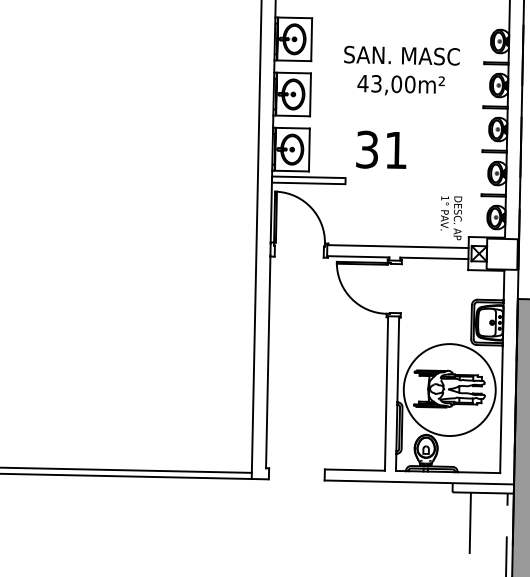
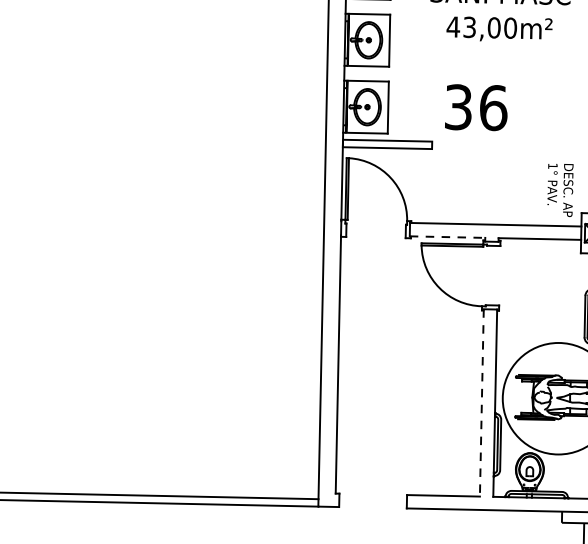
text: (396, 150) -> (493, 108), 31 -> 36
line: (358, 256) -> (447, 236), solid -> dashed
line: (386, 393) -> (481, 402), solid -> dashed

